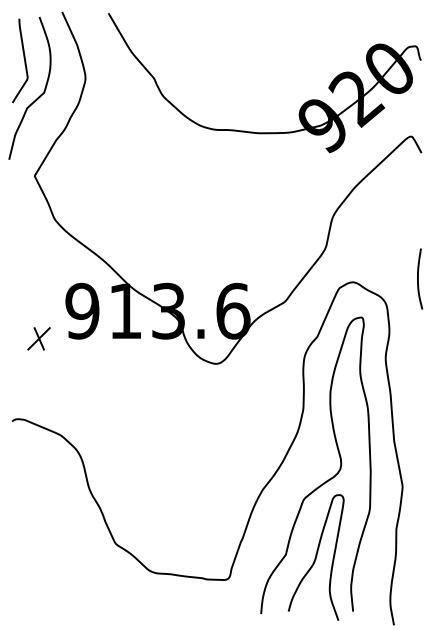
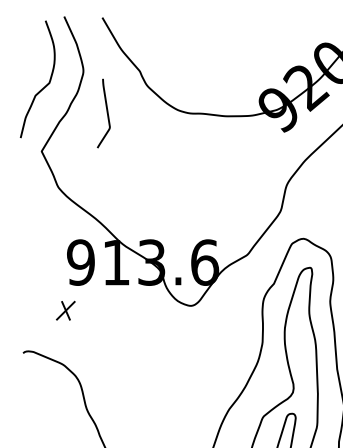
curve: (23, 58) -> (106, 111), moved
part: (38, 338) -> (65, 310), moved

